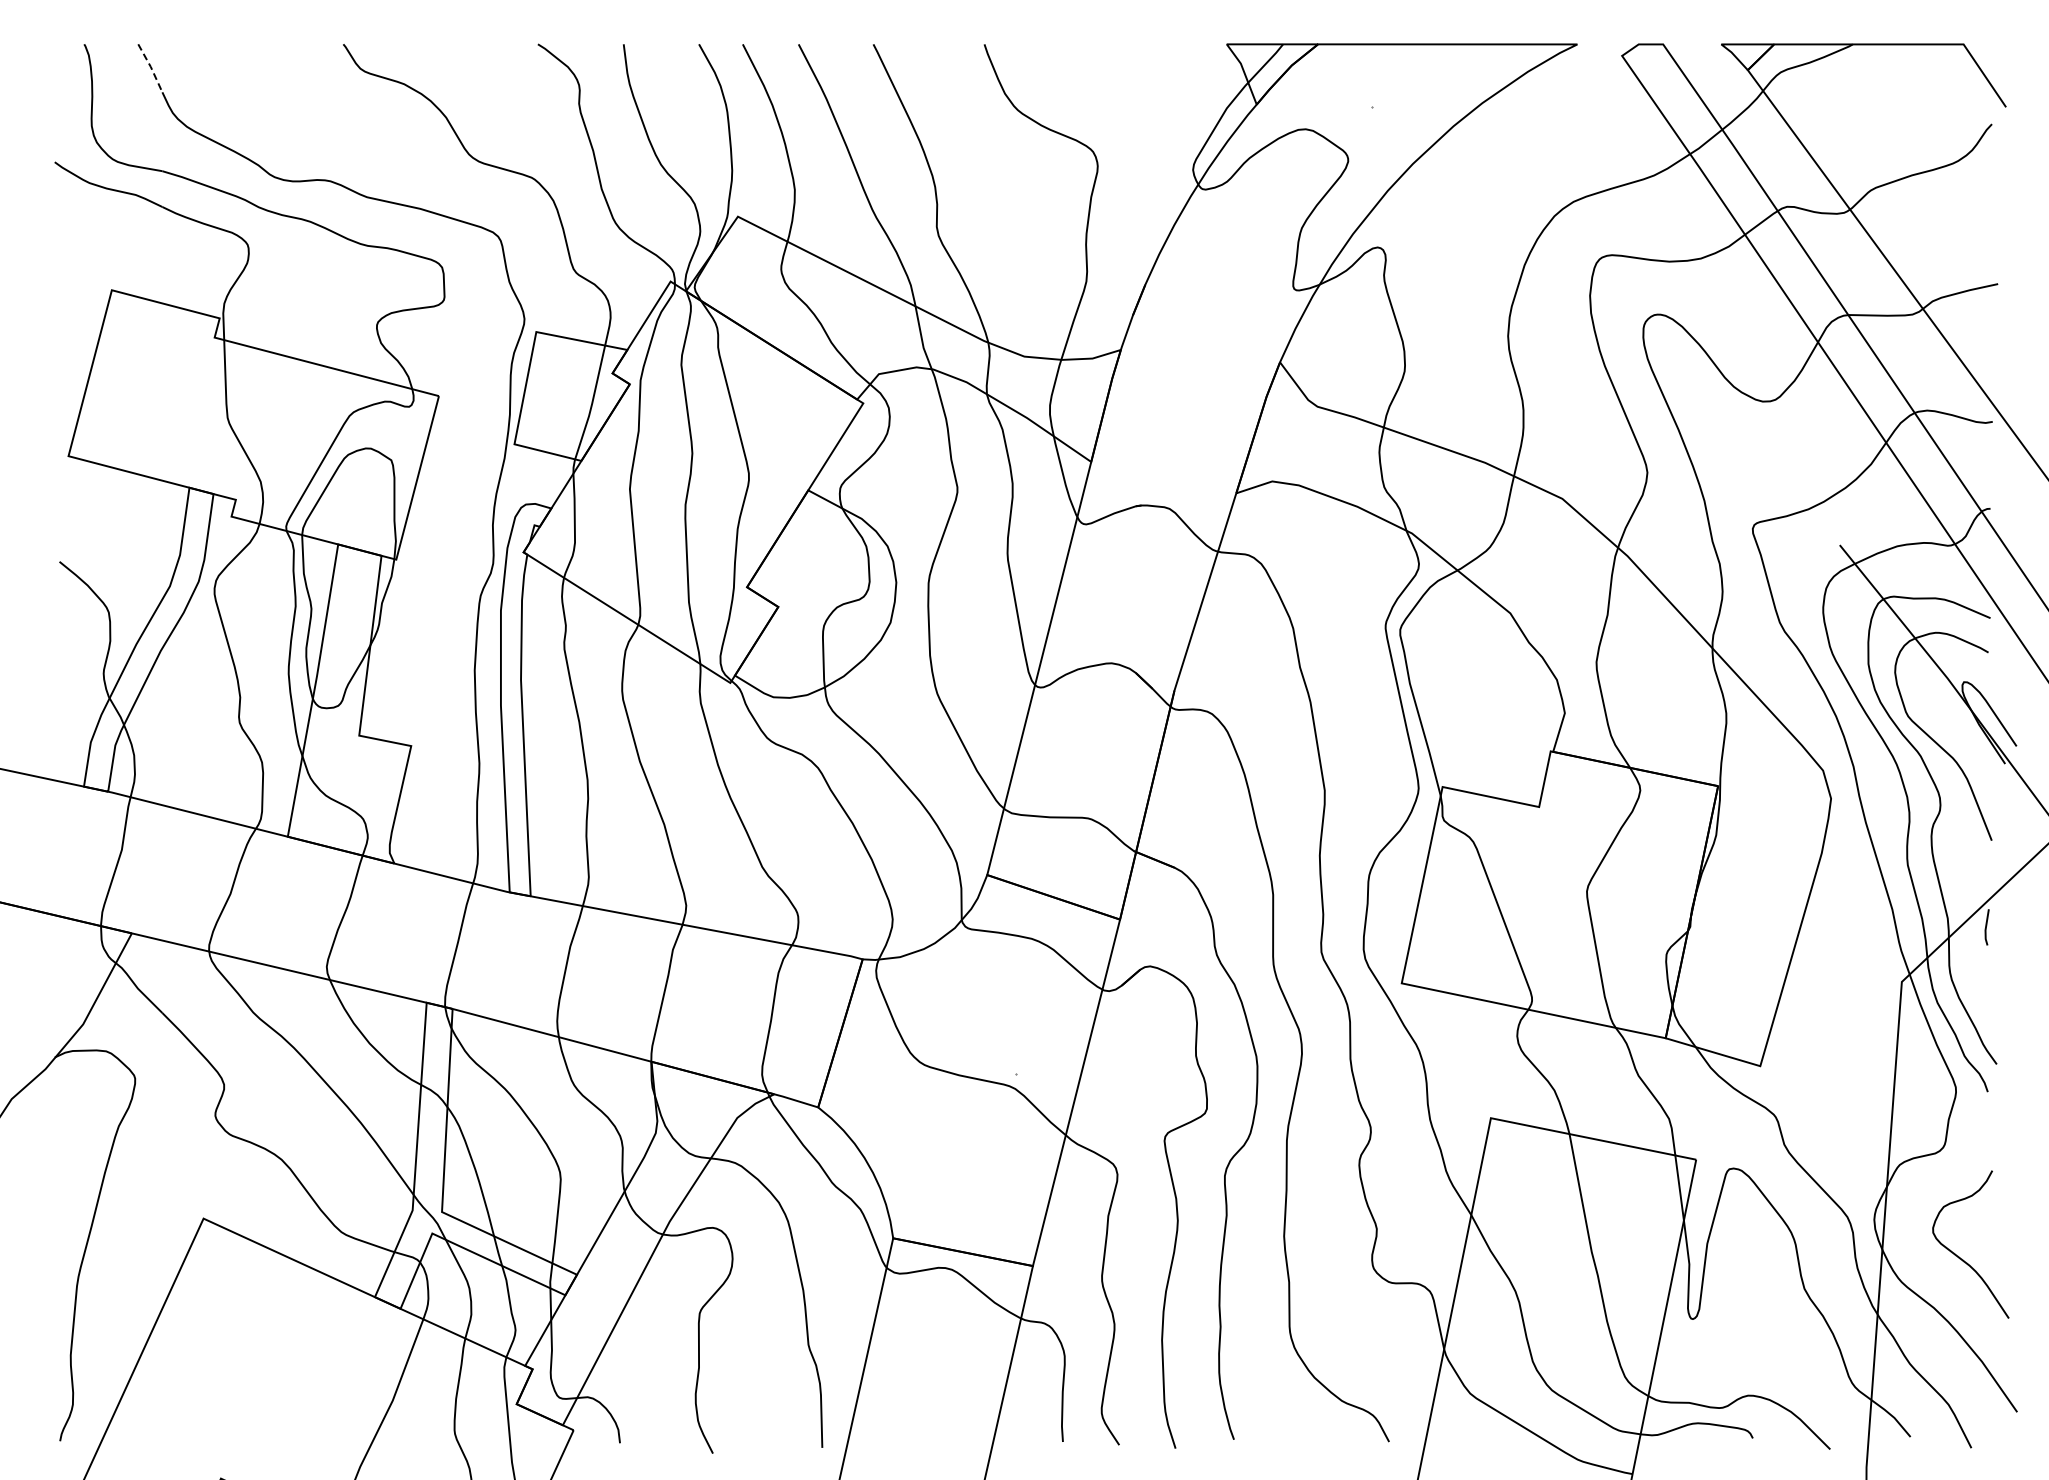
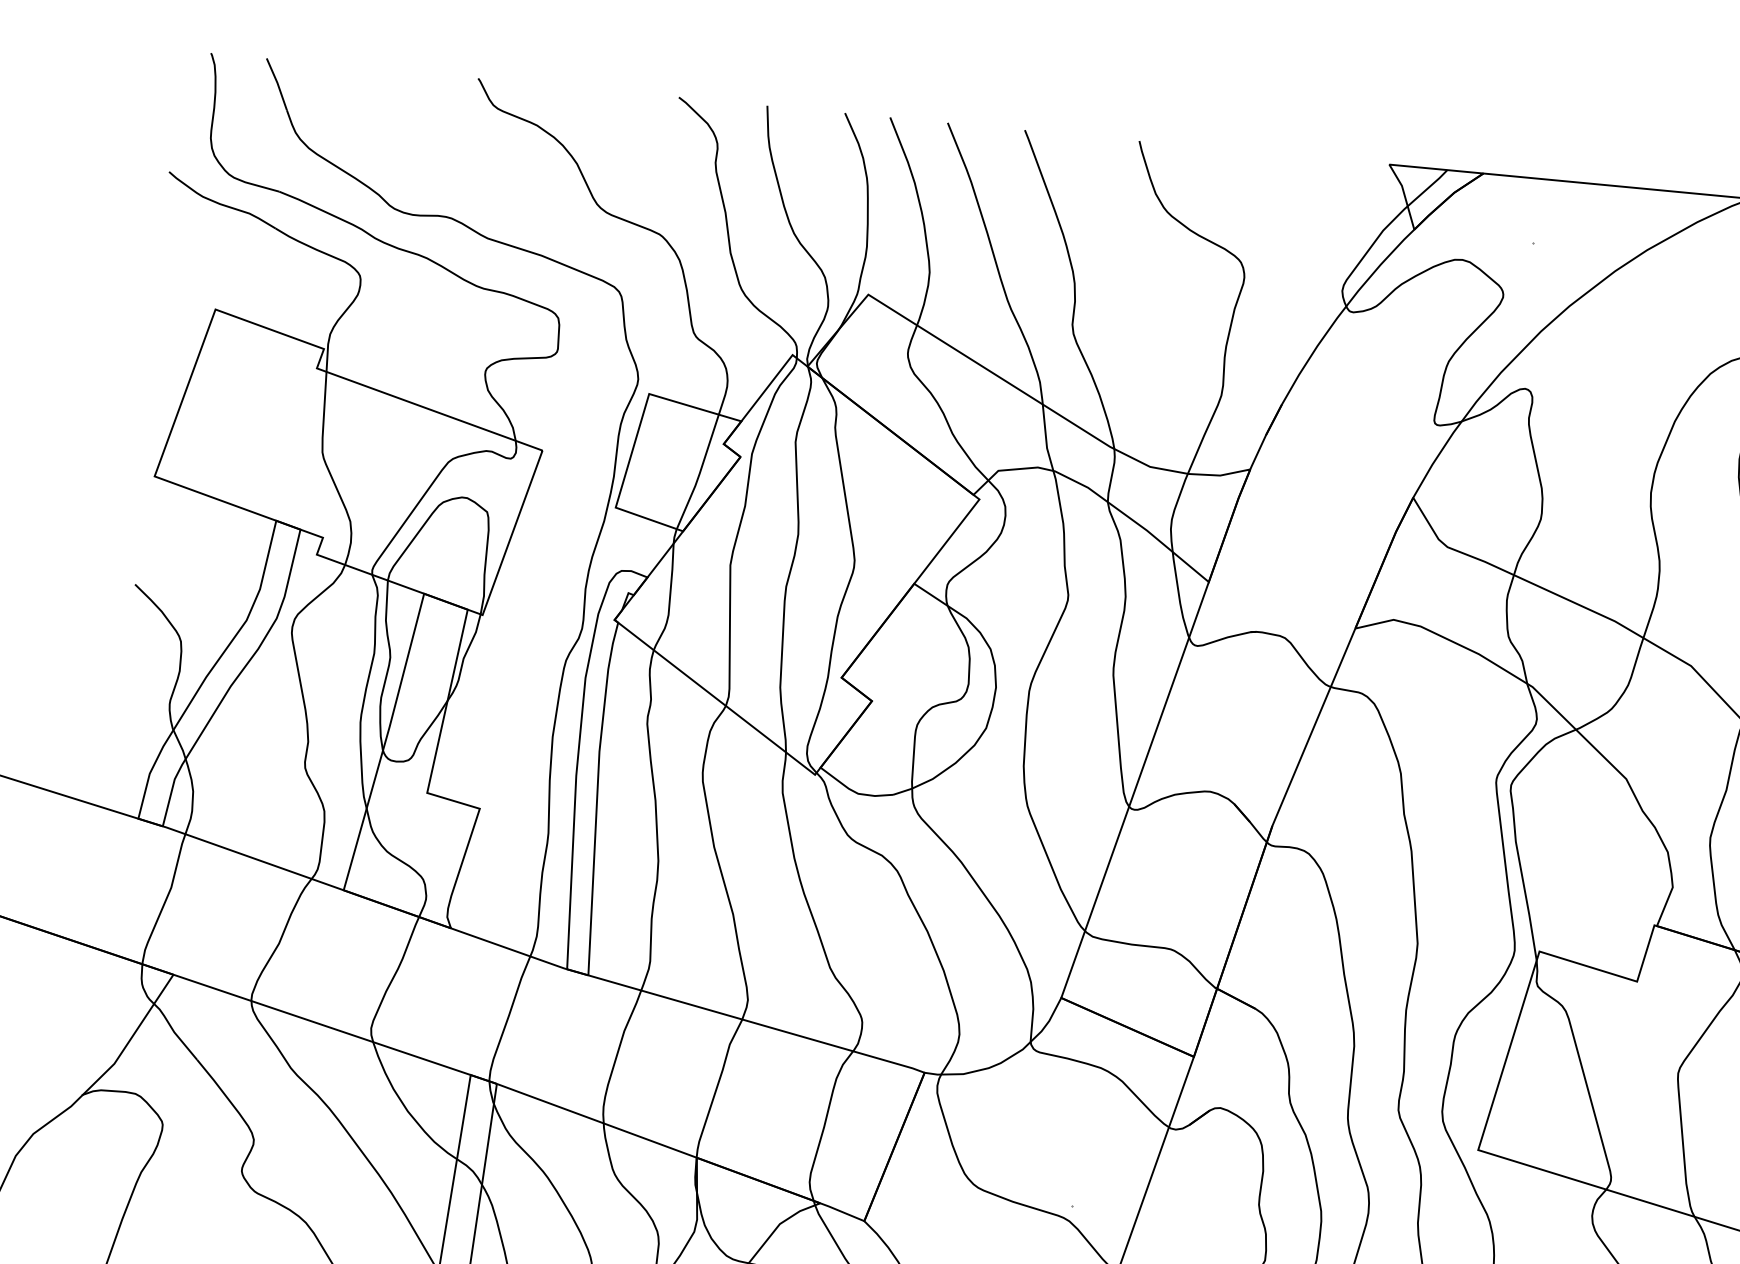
line: (151, 67) -> (278, 83), dashed -> solid

